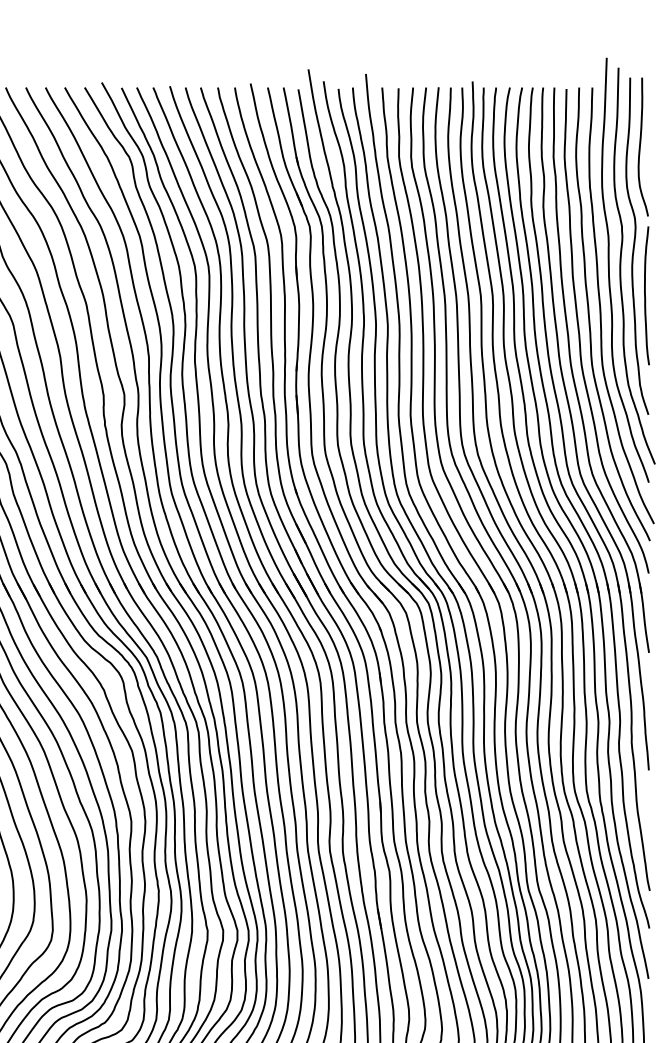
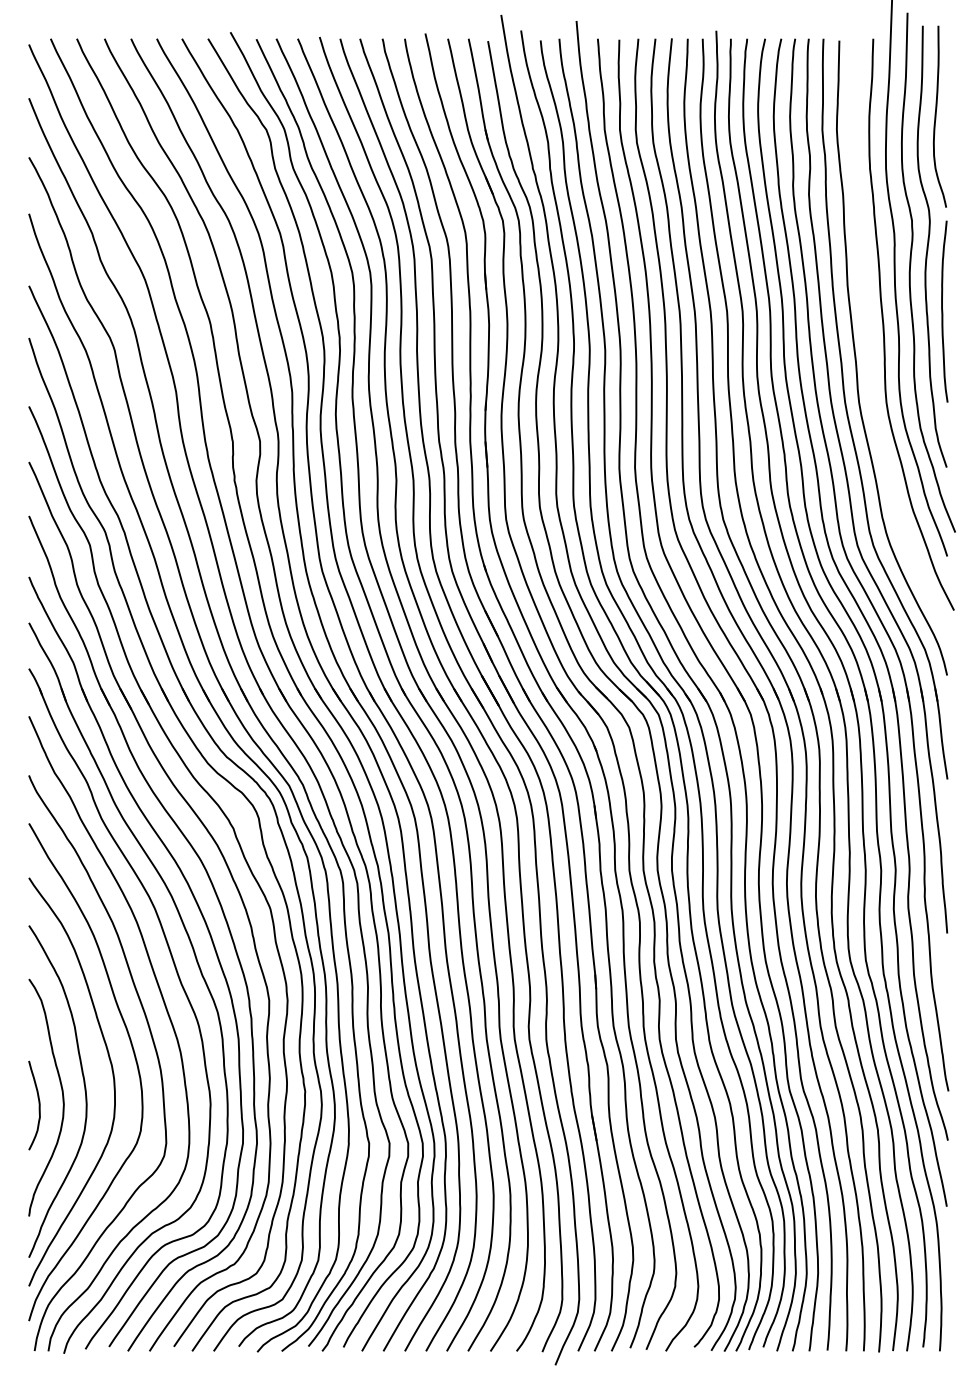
curve: (589, 314) -> (869, 335), removed

